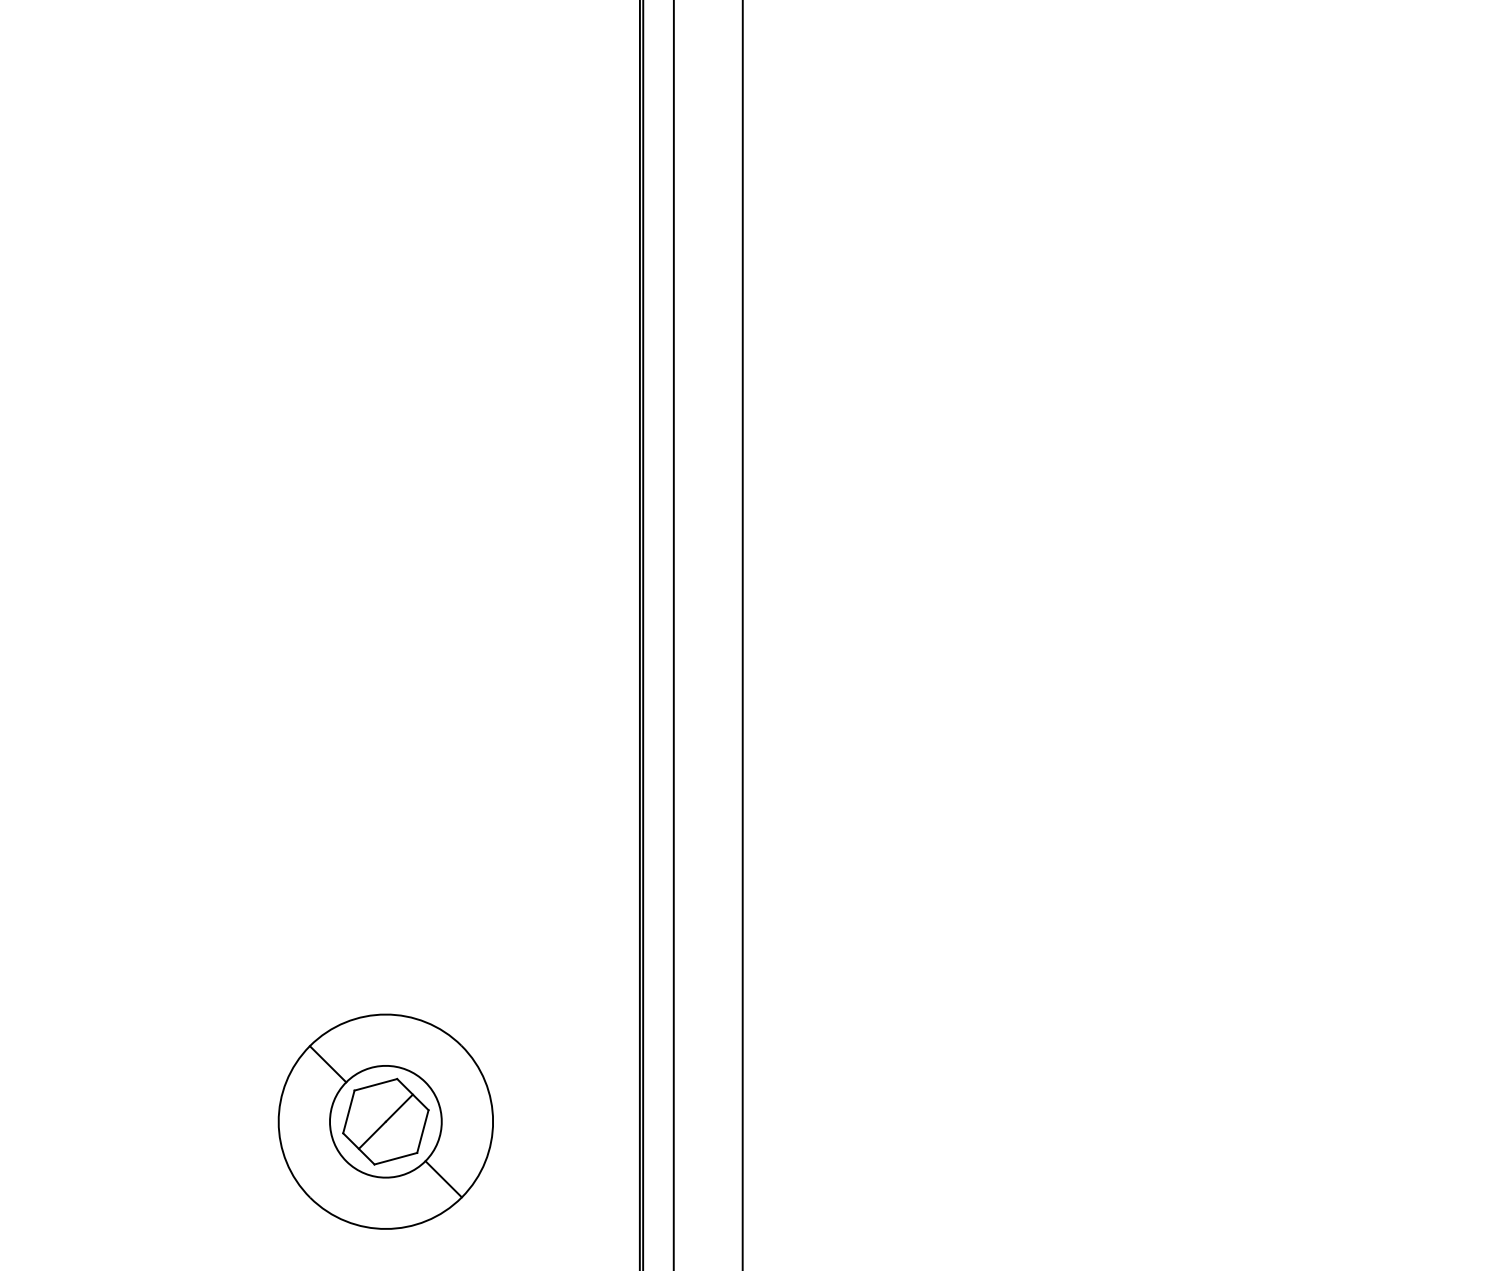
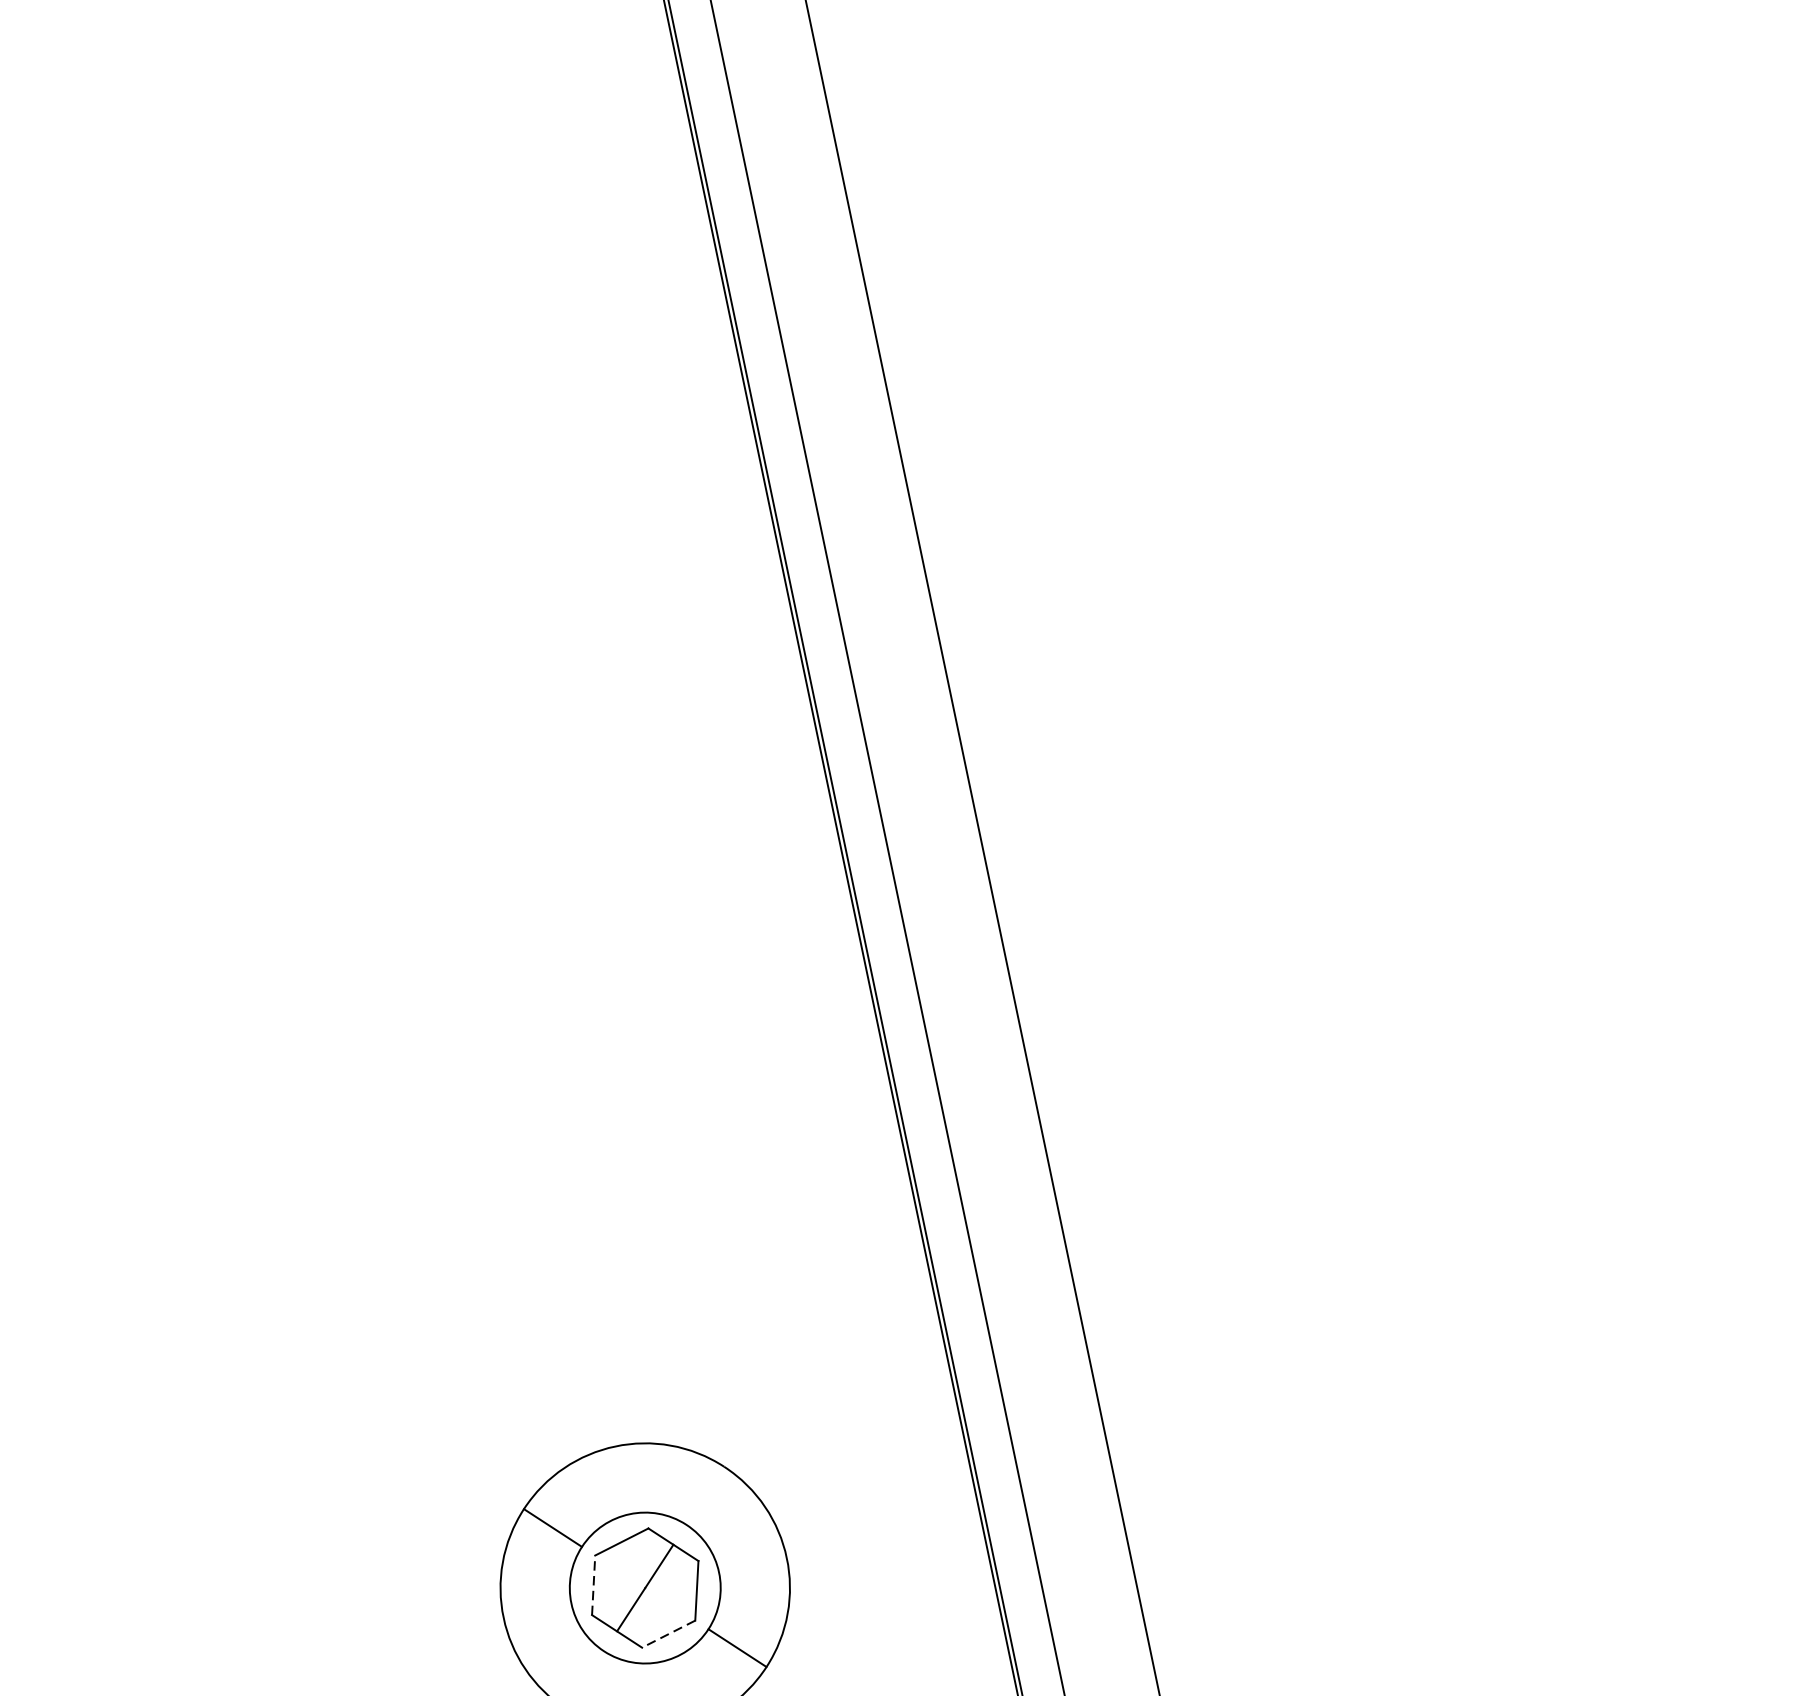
line: (349, 1111) -> (594, 1584), solid -> dashed
line: (395, 1158) -> (668, 1633), solid -> dashed

